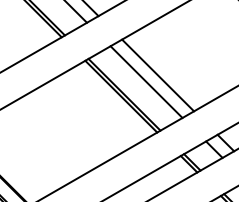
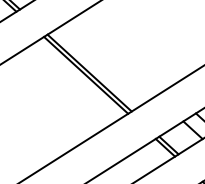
line: (158, 75) -> (126, 49), removed
line: (146, 81) -> (113, 57), removed

